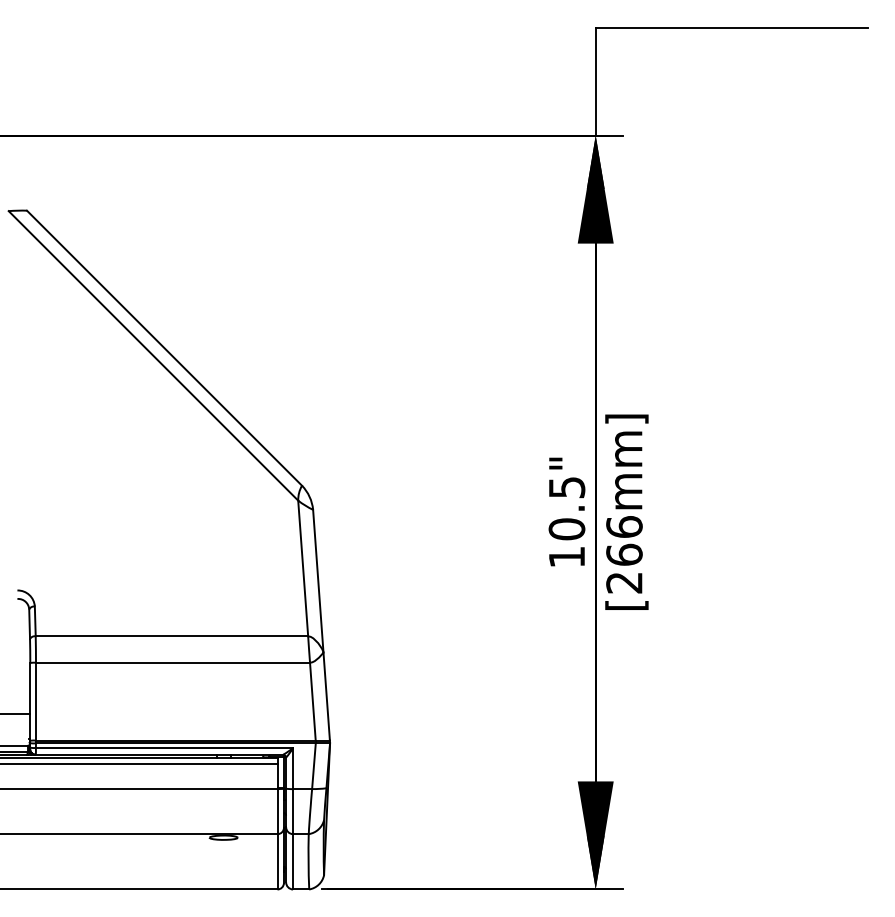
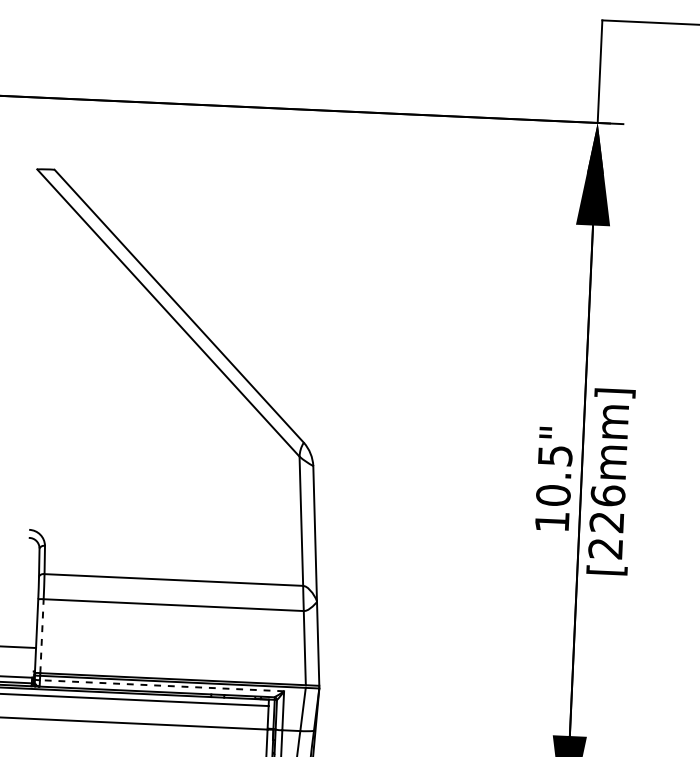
text: (624, 554) -> (606, 521), [266mm] -> [226mm]
line: (36, 701) -> (42, 636), solid -> dashed
line: (164, 748) -> (161, 686), solid -> dashed

